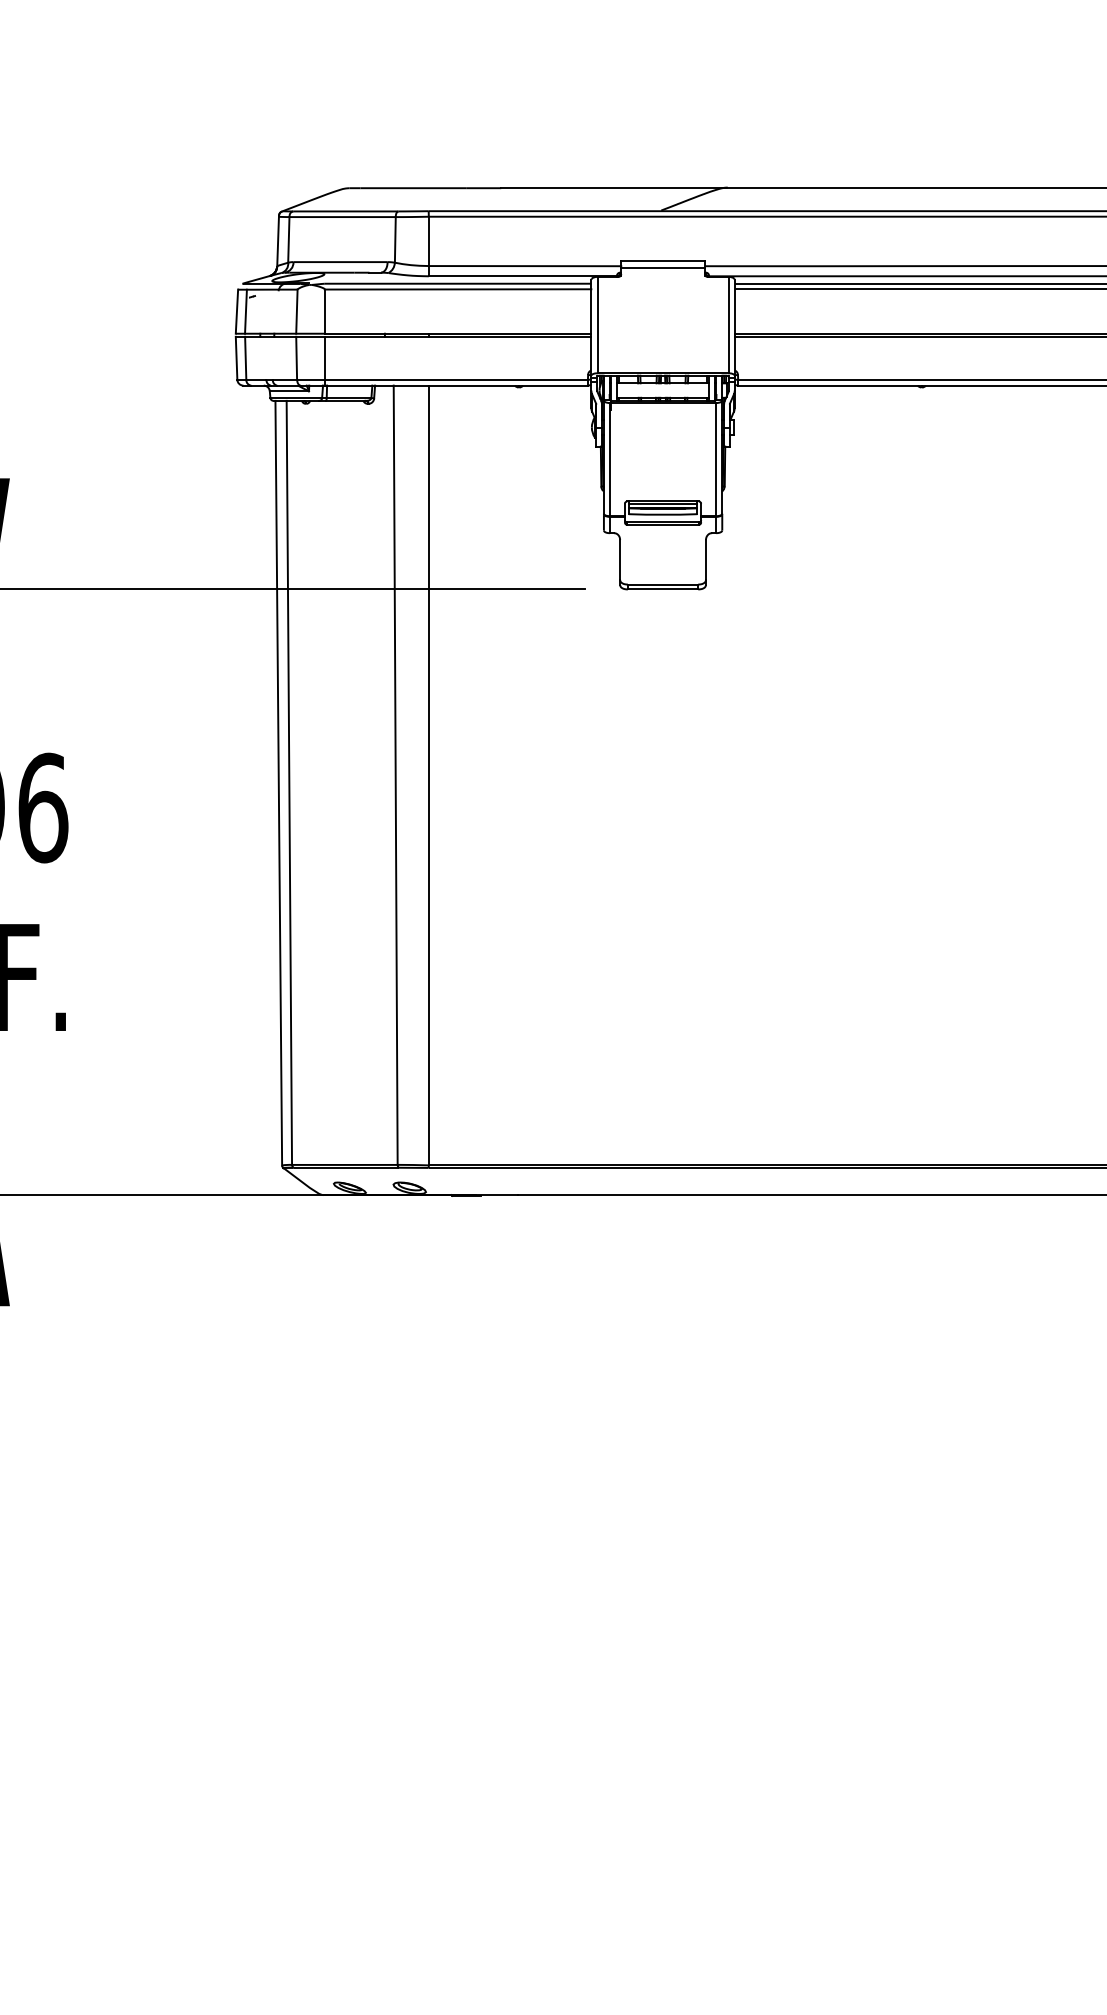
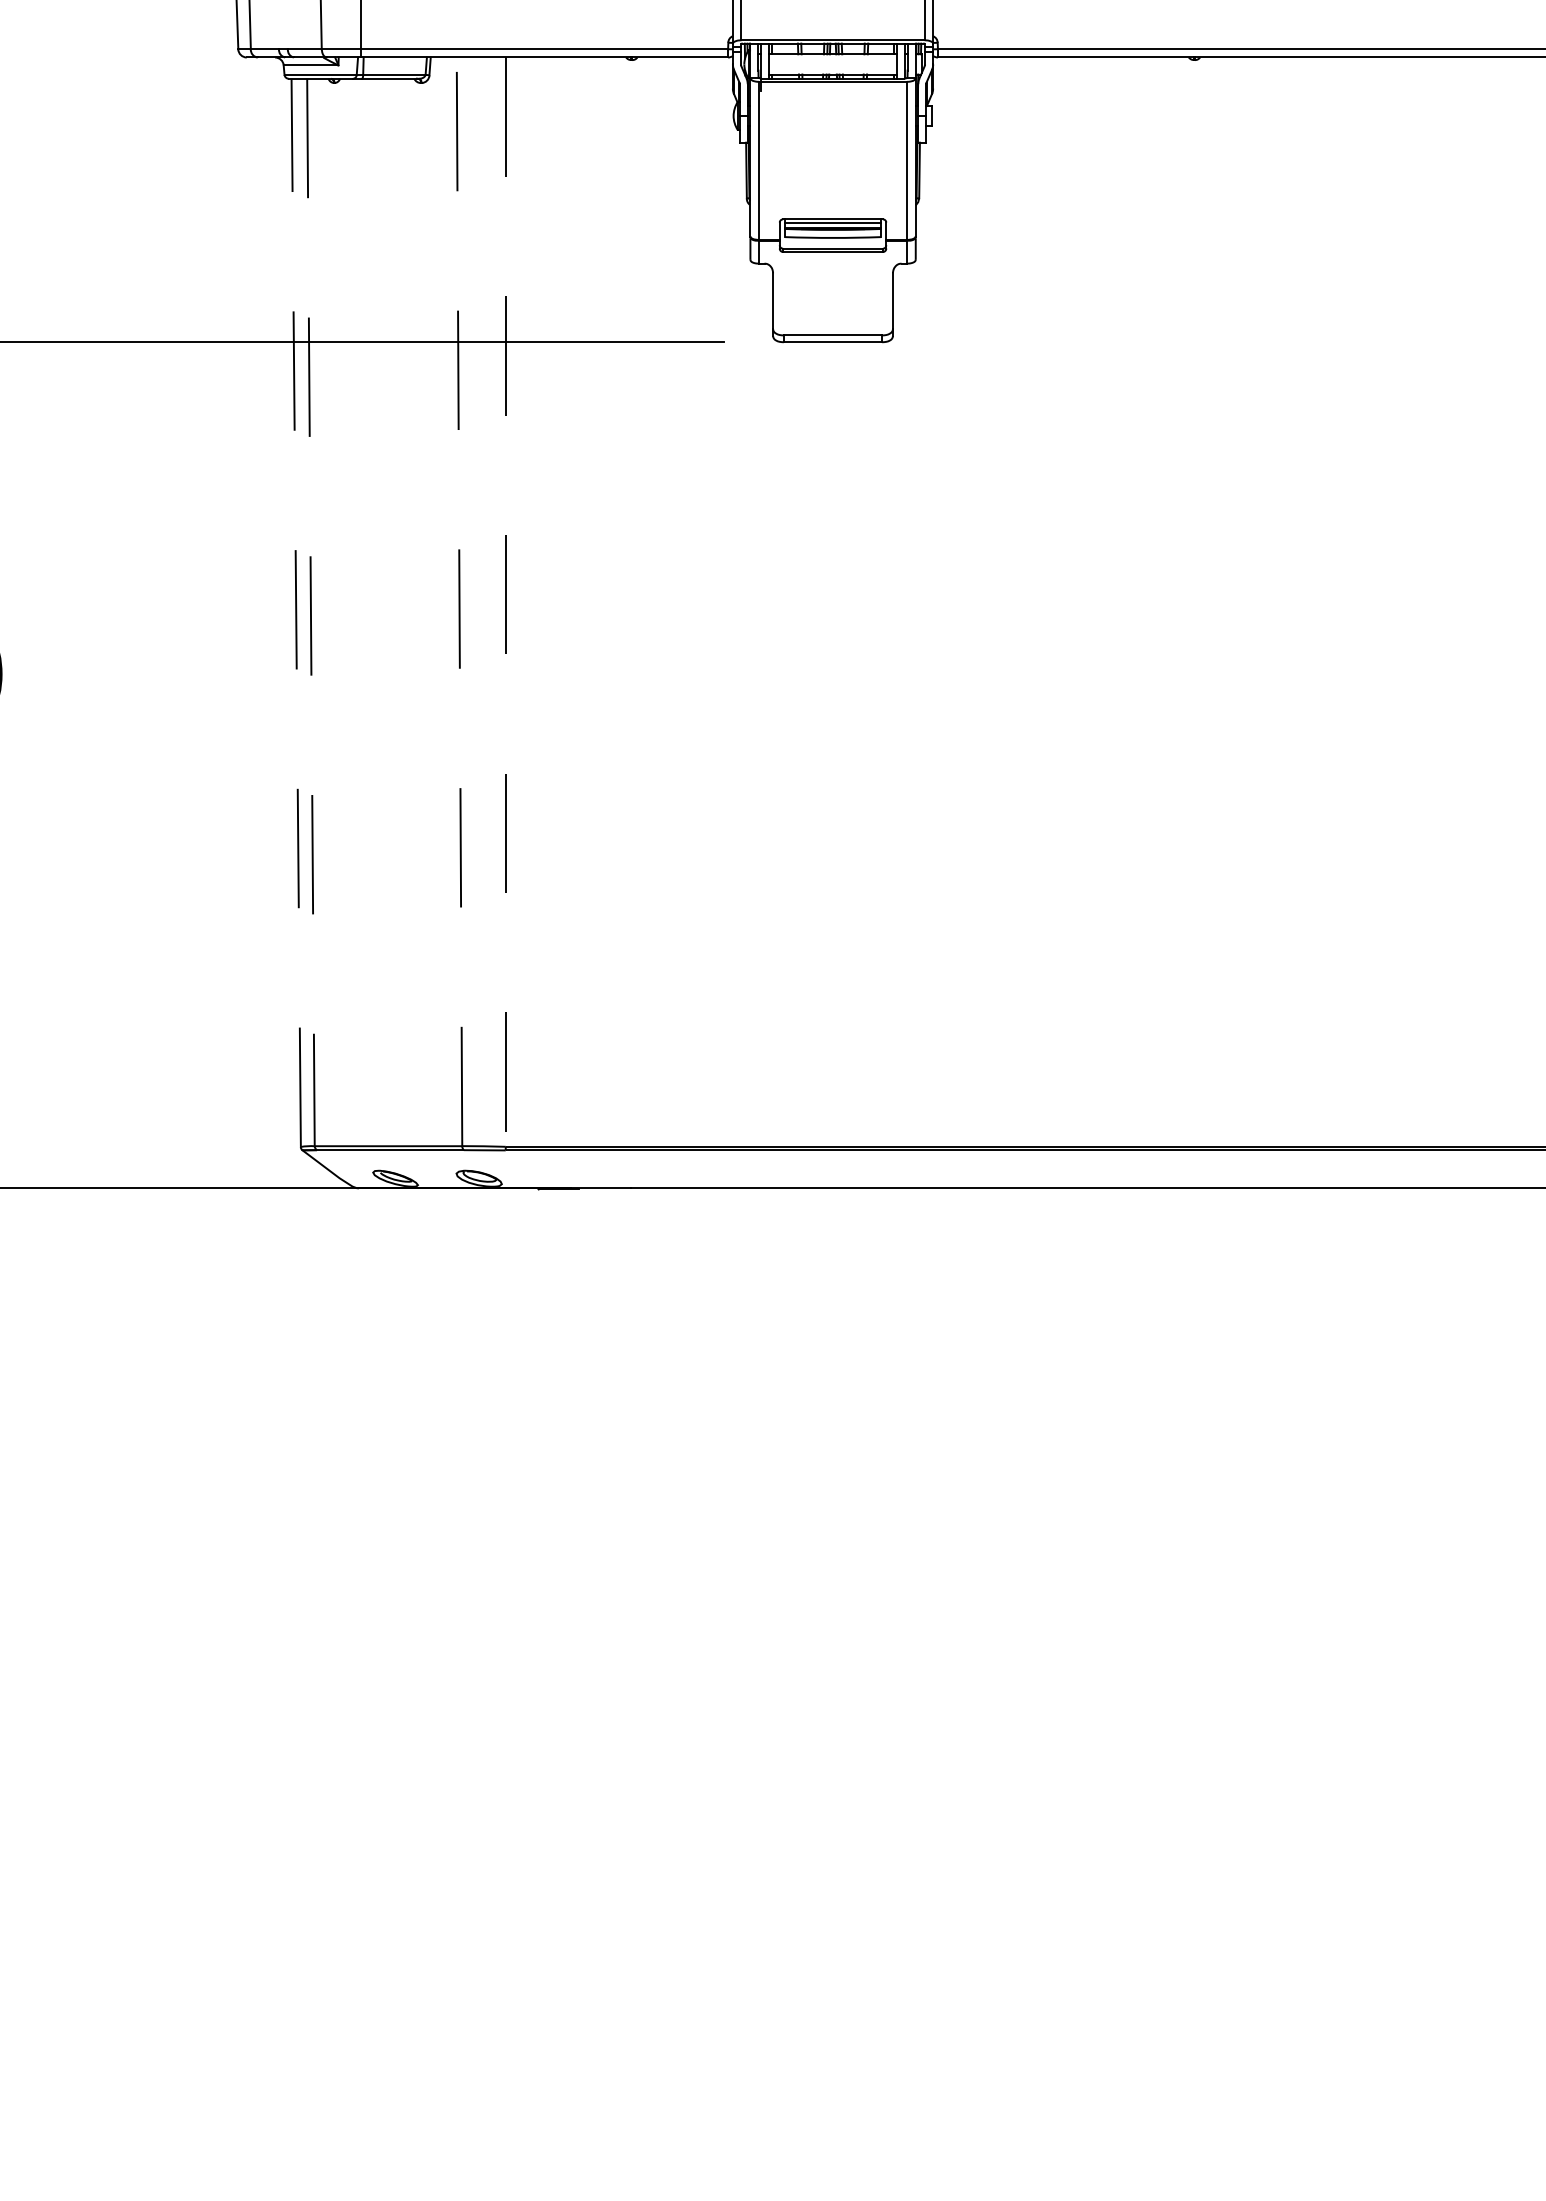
line: (395, 775) -> (459, 602), solid -> dashed
line: (428, 775) -> (505, 602), solid -> dashed
line: (278, 782) -> (295, 611), solid -> dashed
line: (289, 783) -> (311, 613), solid -> dashed

